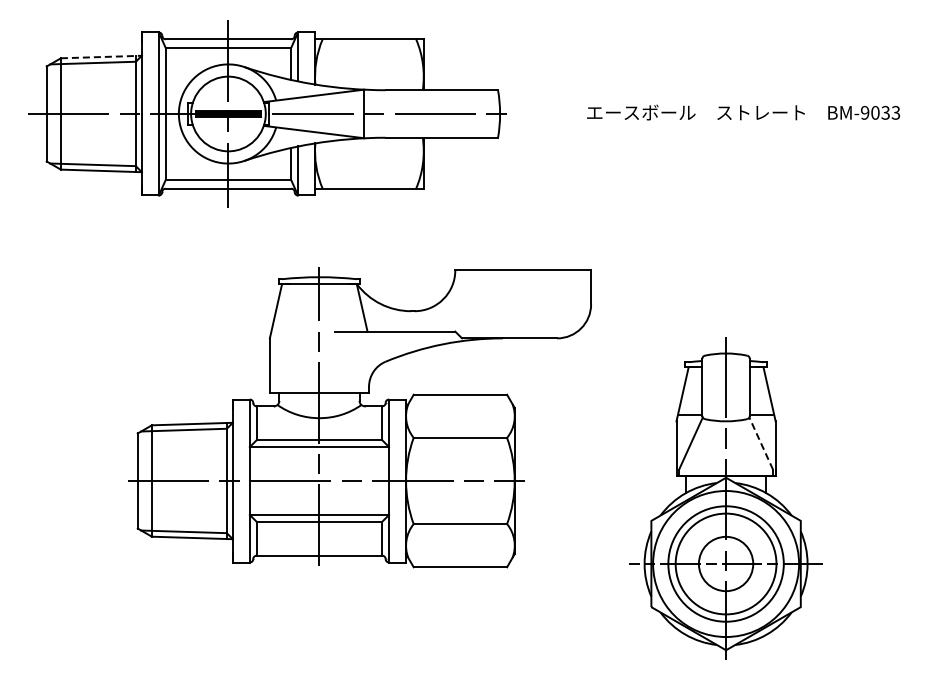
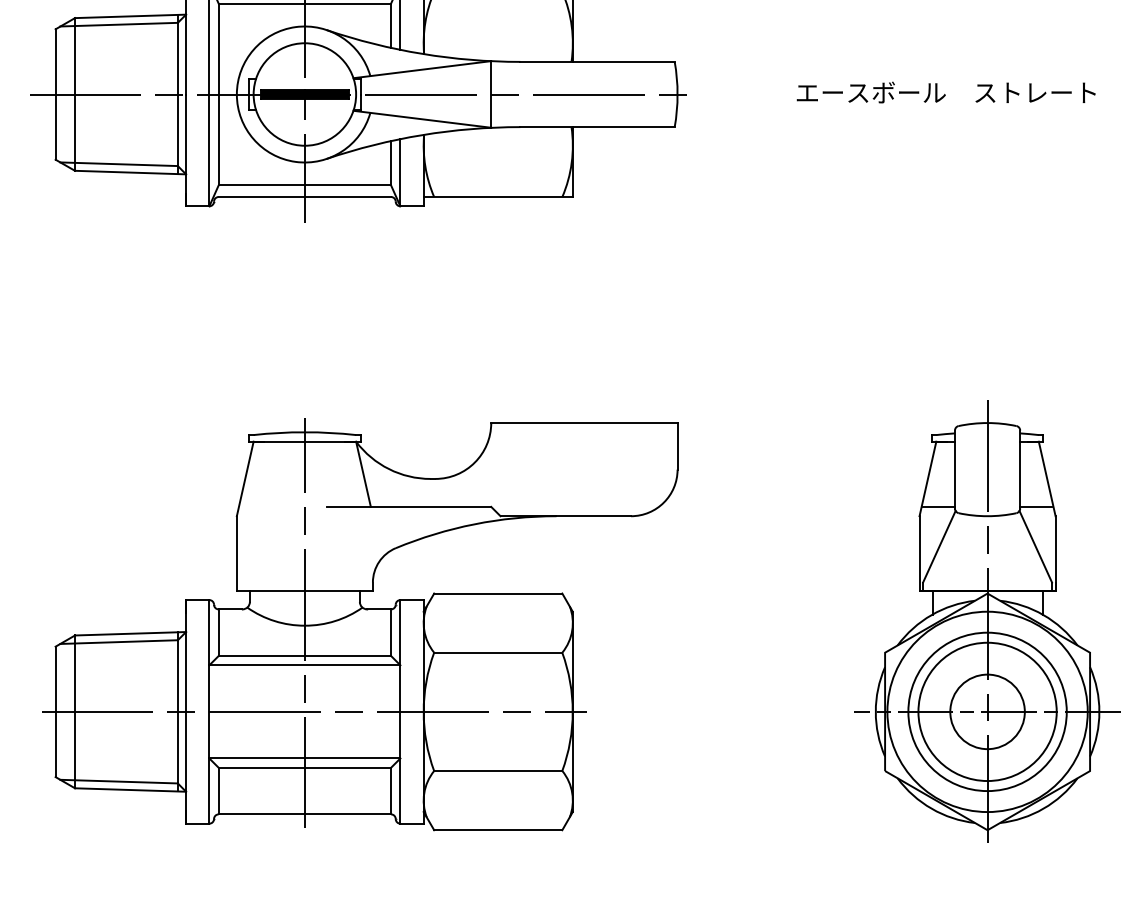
line: (101, 57) -> (130, 17), dashed -> solid
part: (359, 417) -> (359, 624), moved
line: (761, 443) -> (1036, 546), dashed -> solid

